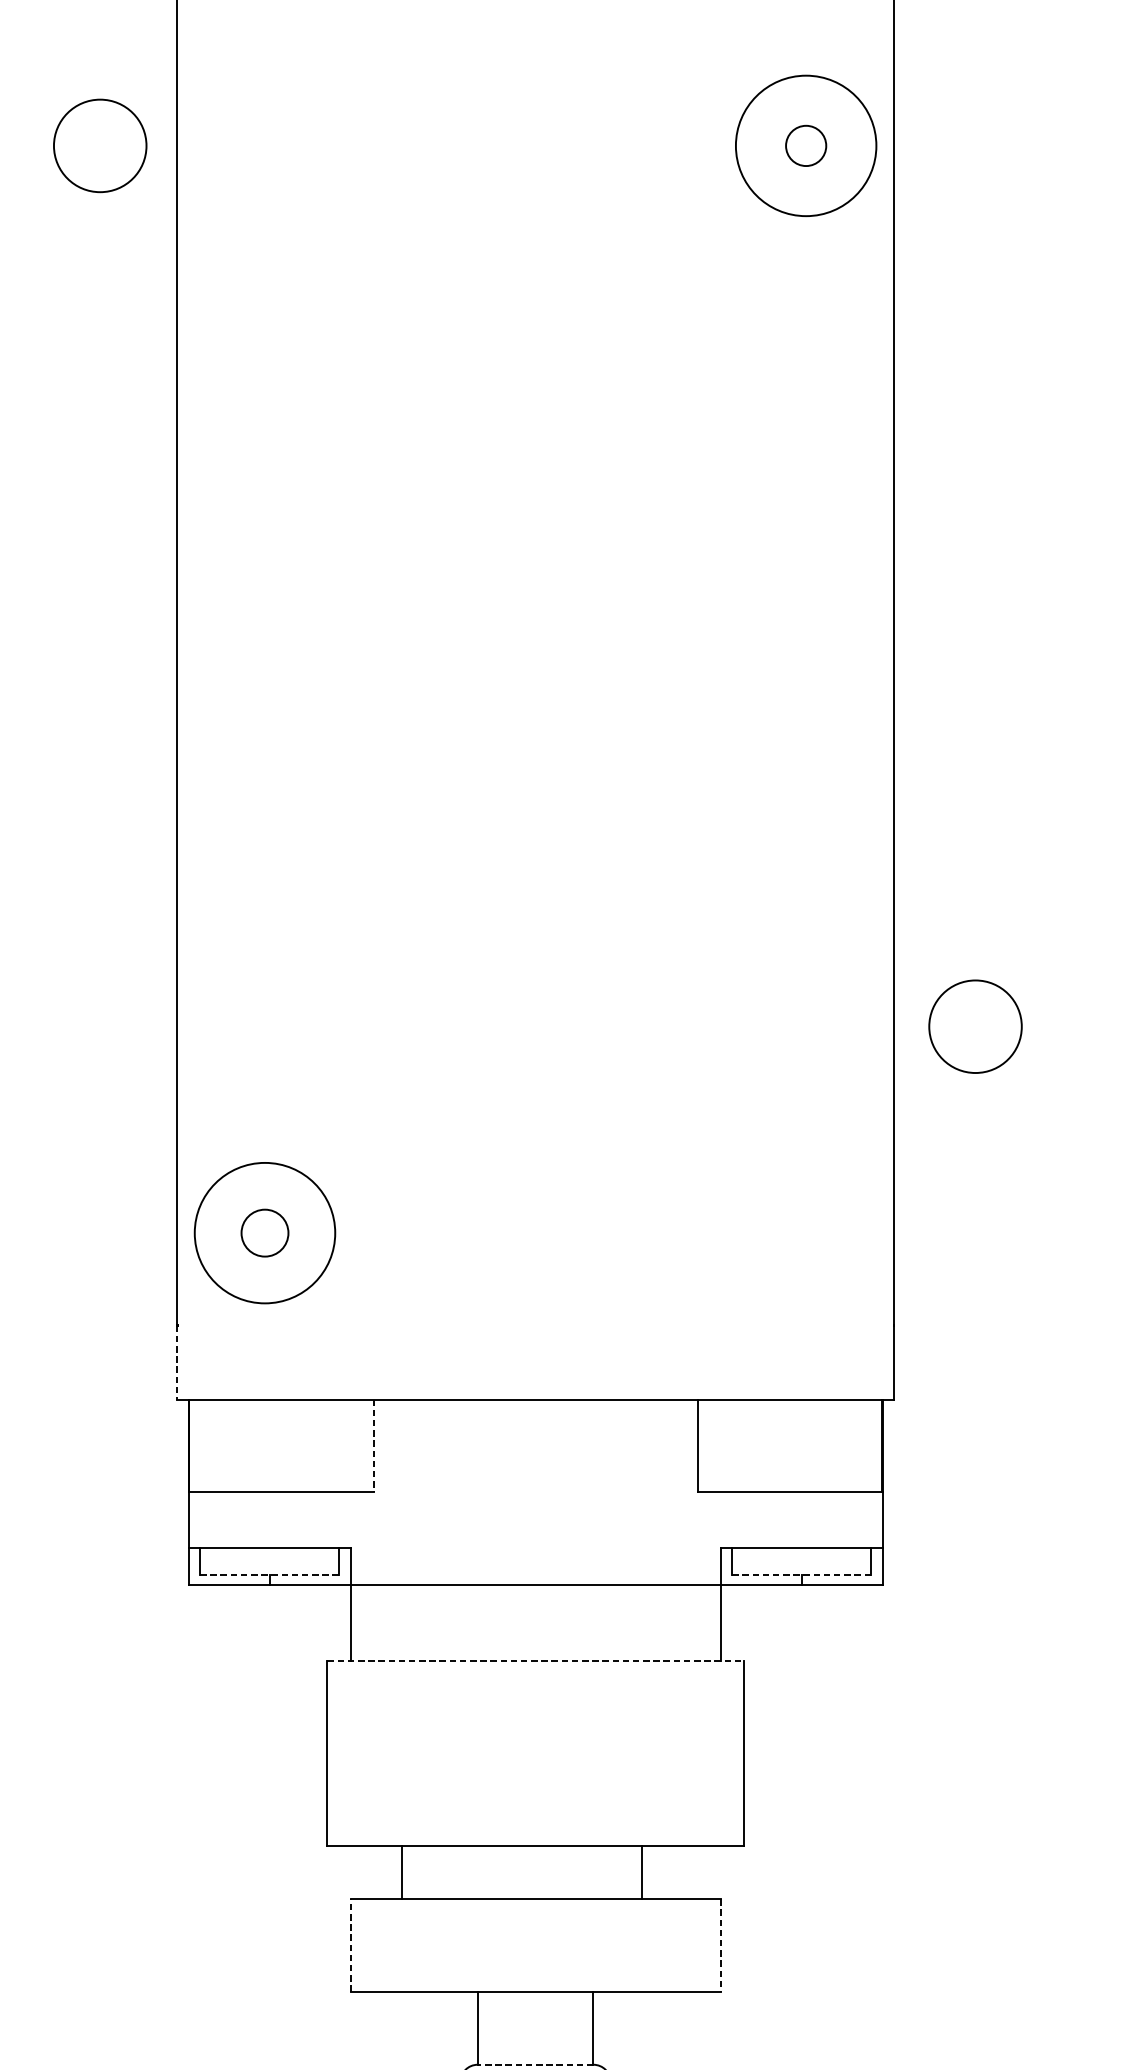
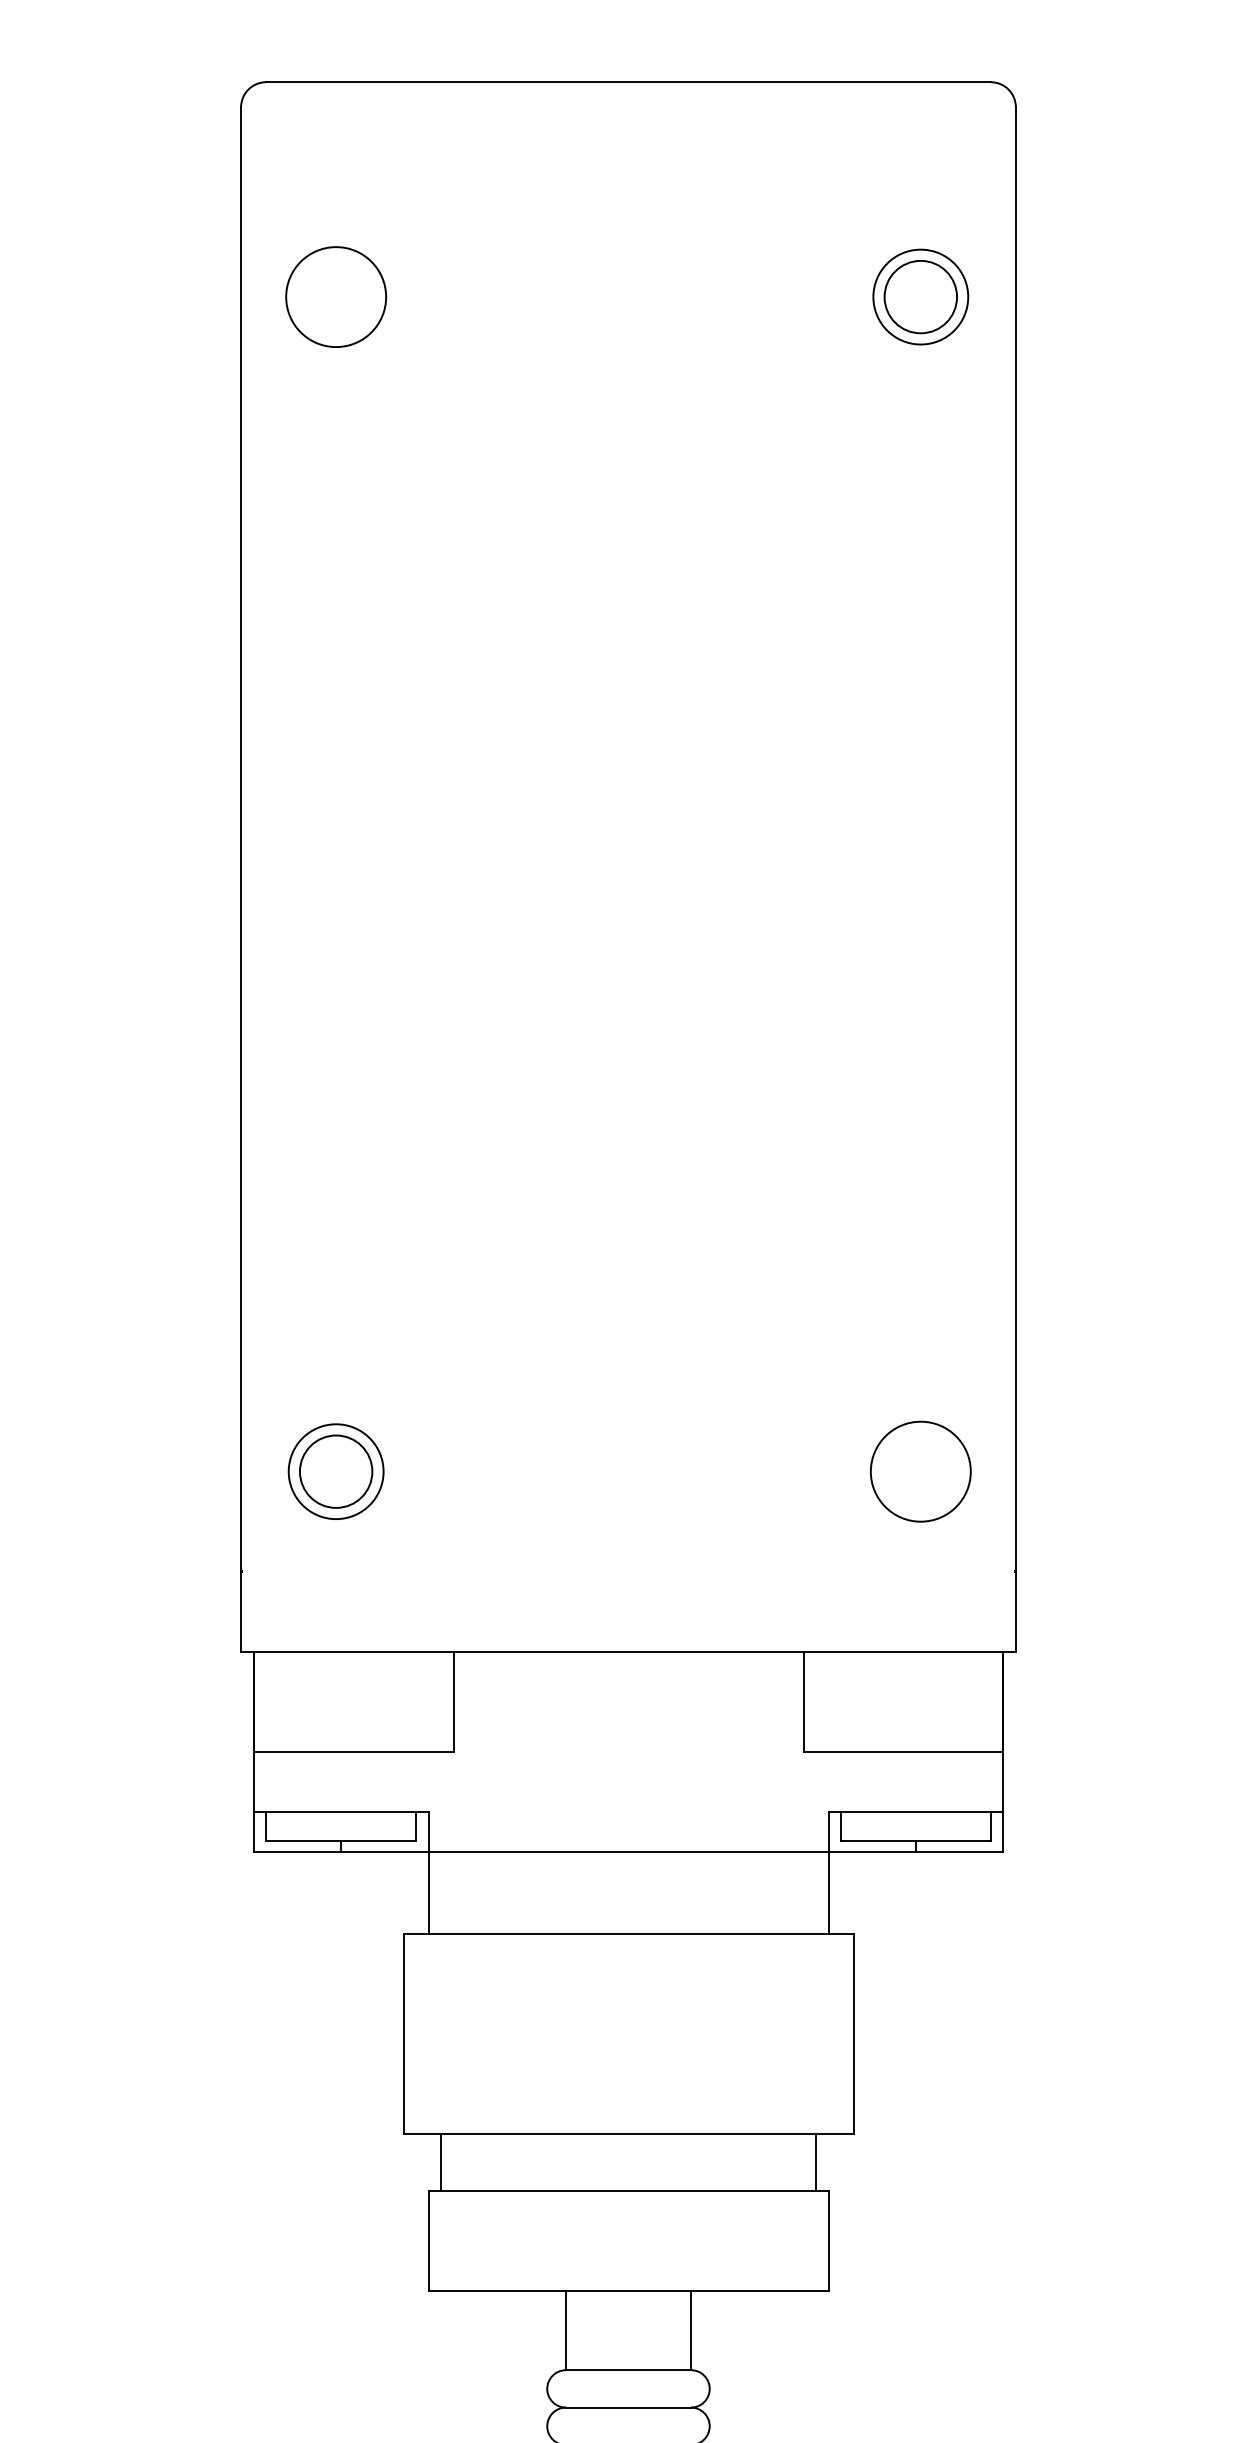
circle: (99, 145) -> (335, 296), moved
circle: (805, 145) -> (920, 296), size x0.62
circle: (805, 145) -> (920, 296), size x1.67
circle: (975, 1026) -> (920, 1471), moved
circle: (264, 1232) -> (335, 1471), size x0.62
circle: (264, 1232) -> (335, 1471), size x1.43
line: (177, 1362) -> (241, 1611), dashed -> solid
line: (373, 1445) -> (453, 1701), dashed -> solid
line: (269, 1575) -> (341, 1841), dashed -> solid
line: (801, 1575) -> (915, 1841), dashed -> solid
line: (535, 1660) -> (628, 1933), dashed -> solid
line: (402, 1872) -> (441, 2162), moved
line: (641, 1872) -> (815, 2162), moved
line: (350, 1945) -> (428, 2241), dashed -> solid
line: (720, 1945) -> (828, 2241), dashed -> solid
line: (534, 2065) -> (627, 2370), dashed -> solid

